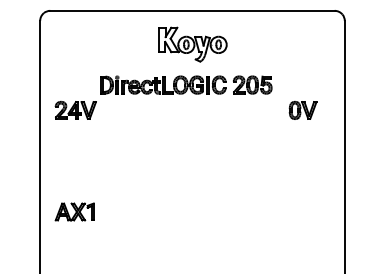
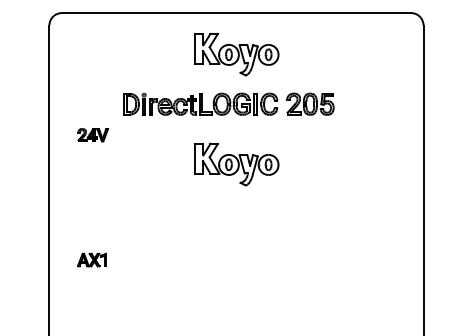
part: (75, 109) -> (92, 134), size x0.6
part: (303, 109) -> (372, 134), removed
part: (192, 134) -> (236, 164), added
part: (74, 211) -> (91, 259), size x0.6

